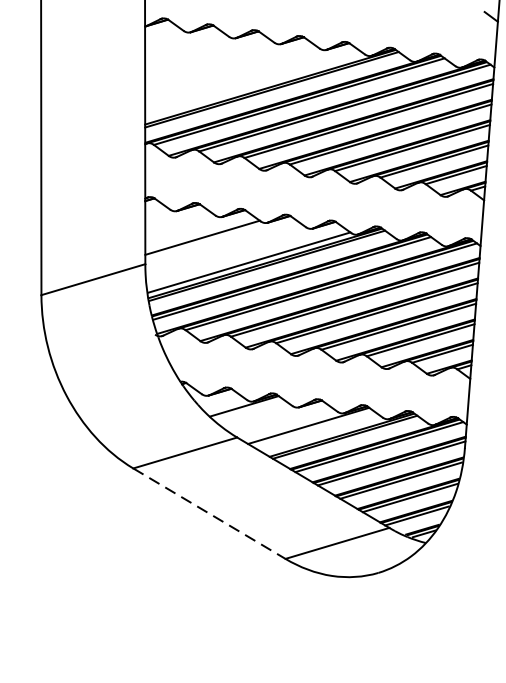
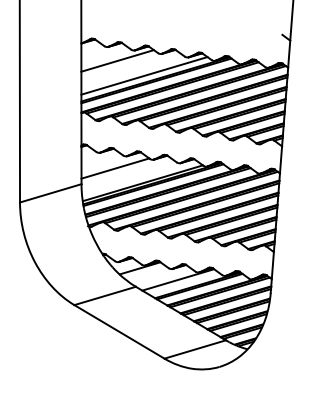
line: (206, 55) -> (117, 60), added
line: (251, 80) -> (144, 75), added
line: (209, 514) -> (119, 332), dashed -> solid

